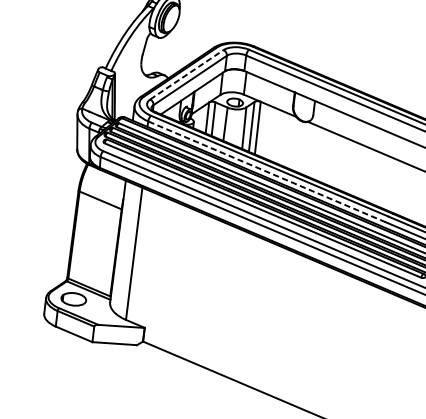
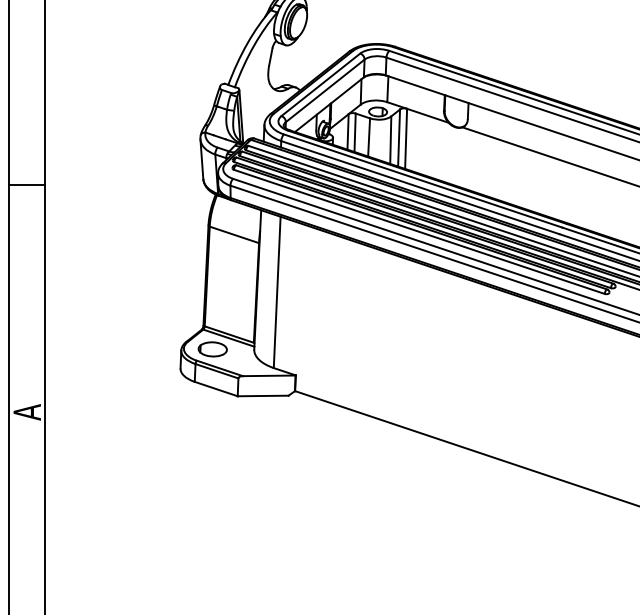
line: (187, 74) -> (321, 84), dashed -> solid
line: (267, 171) -> (420, 187), dashed -> solid

